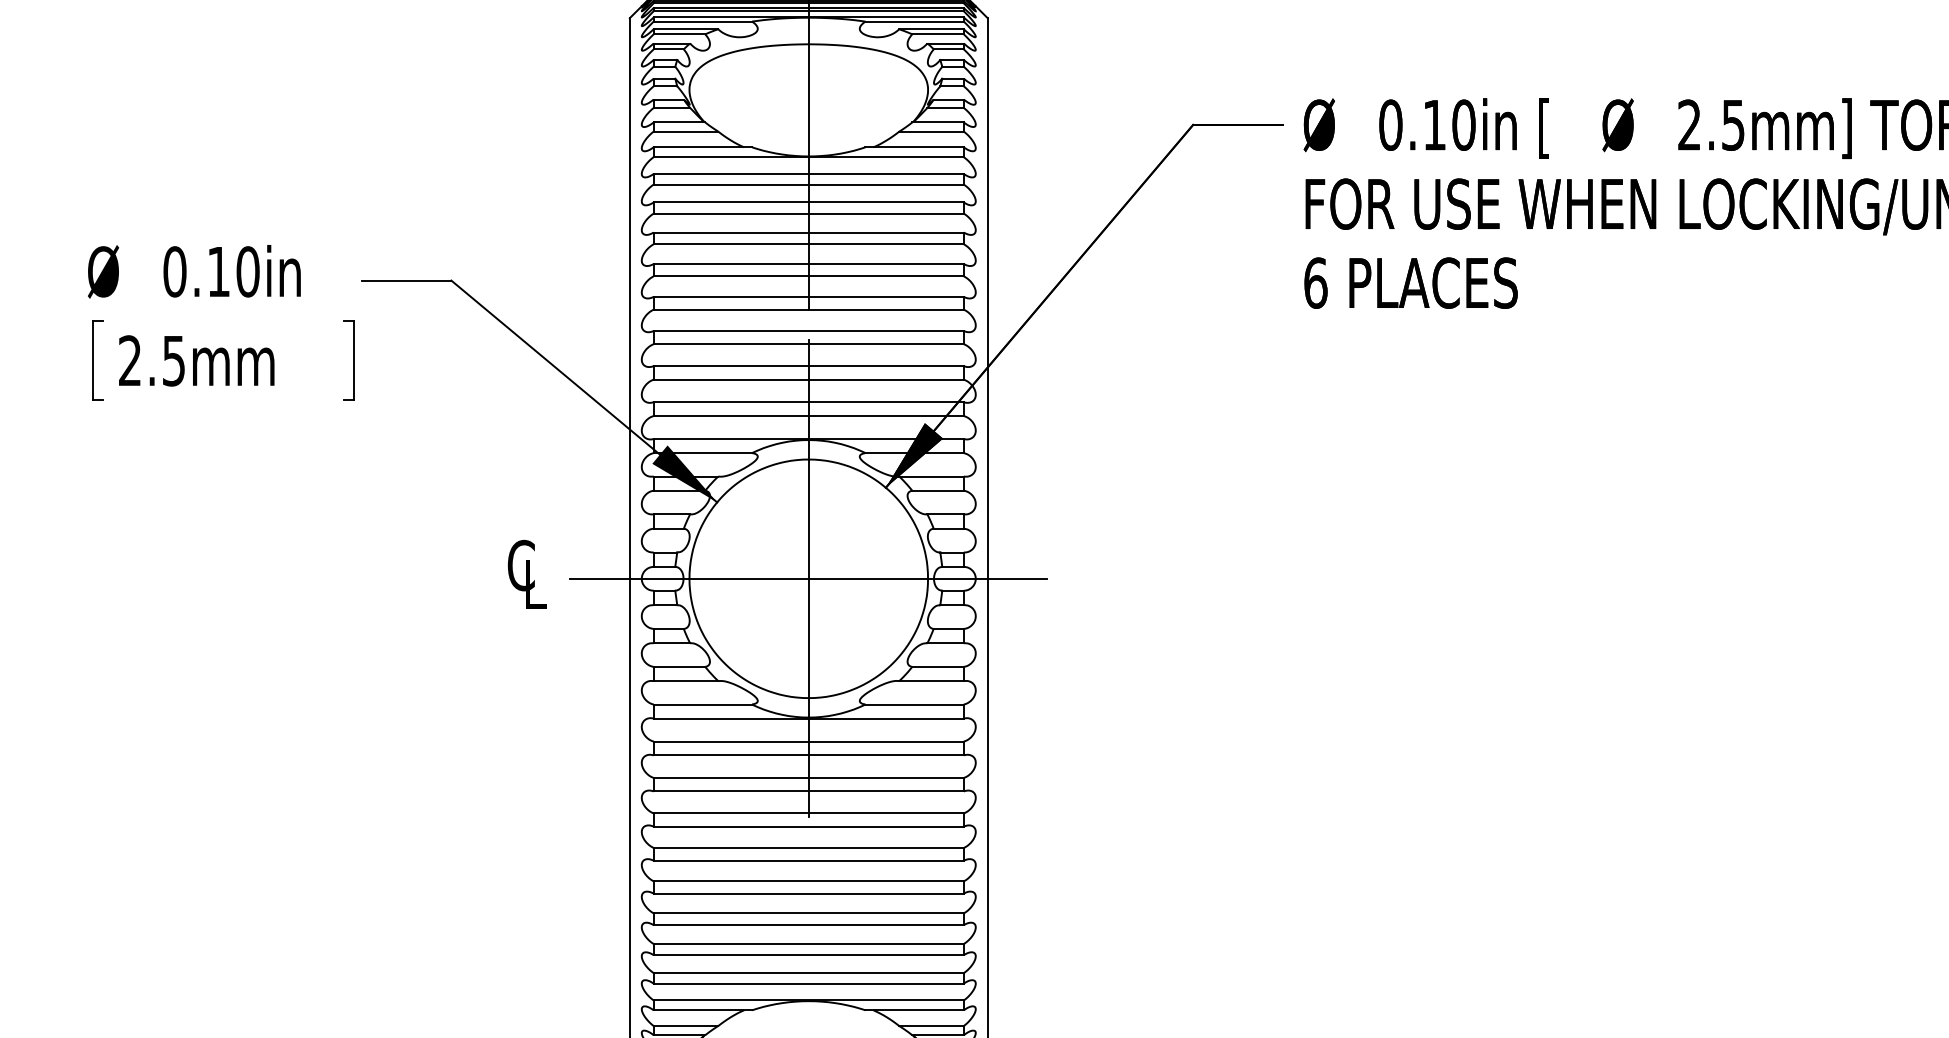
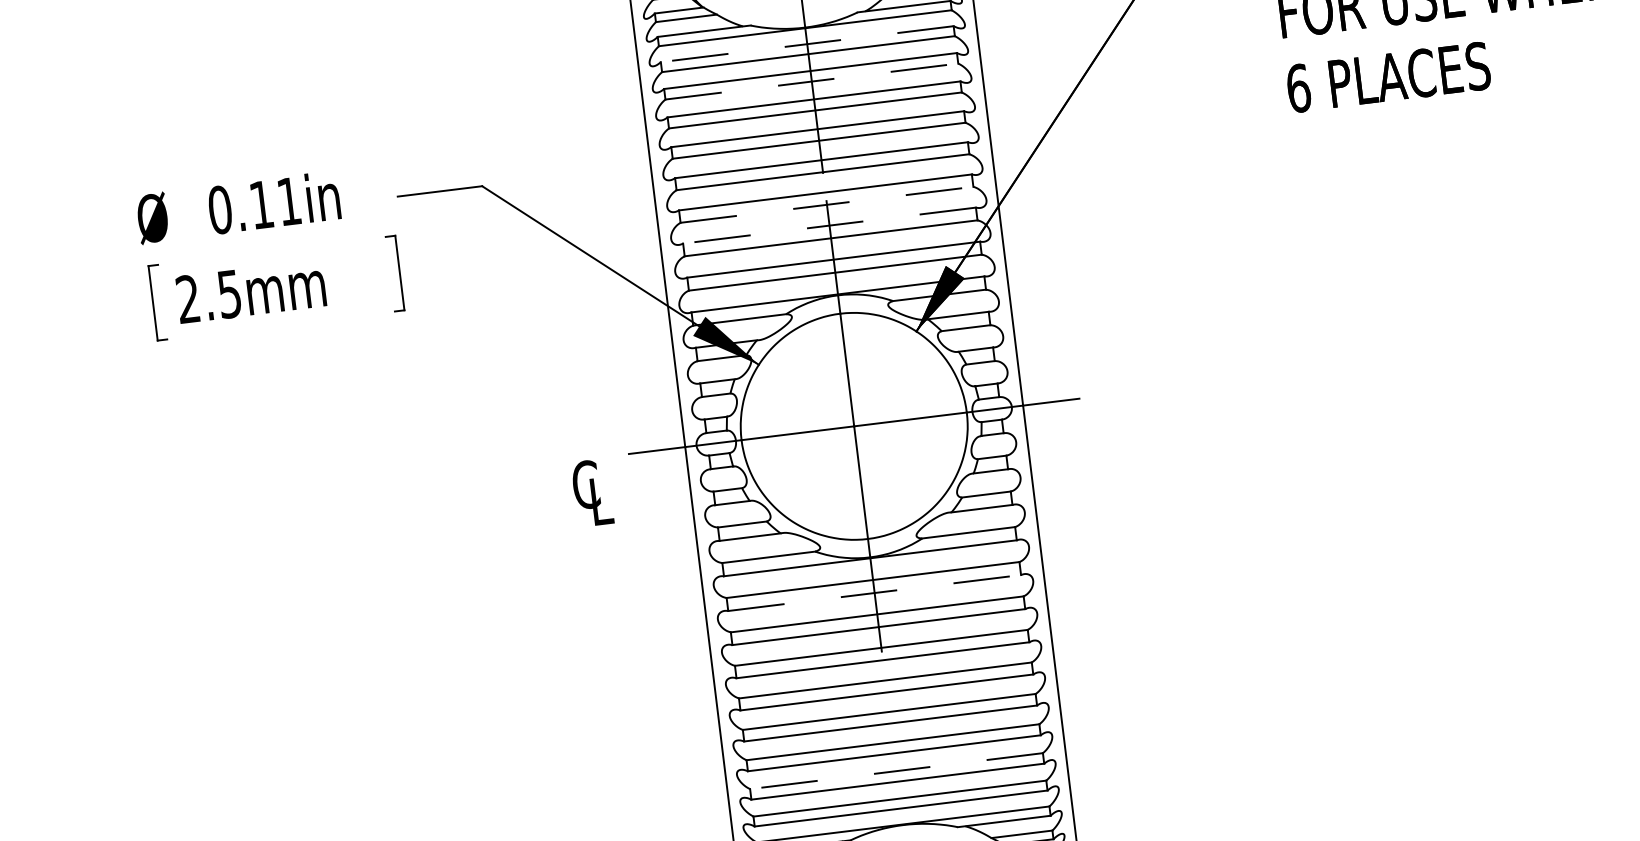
line: (808, 174) -> (807, 44), solid -> dashed
line: (809, 213) -> (812, 81), solid -> dashed
text: (247, 271) -> (288, 201), 0.10in -> 0.11in
line: (809, 344) -> (827, 205), solid -> dashed
line: (808, 366) -> (829, 225), solid -> dashed
text: (526, 573) -> (591, 491), moved
line: (809, 755) -> (875, 593), solid -> dashed
line: (808, 944) -> (896, 771), solid -> dashed

